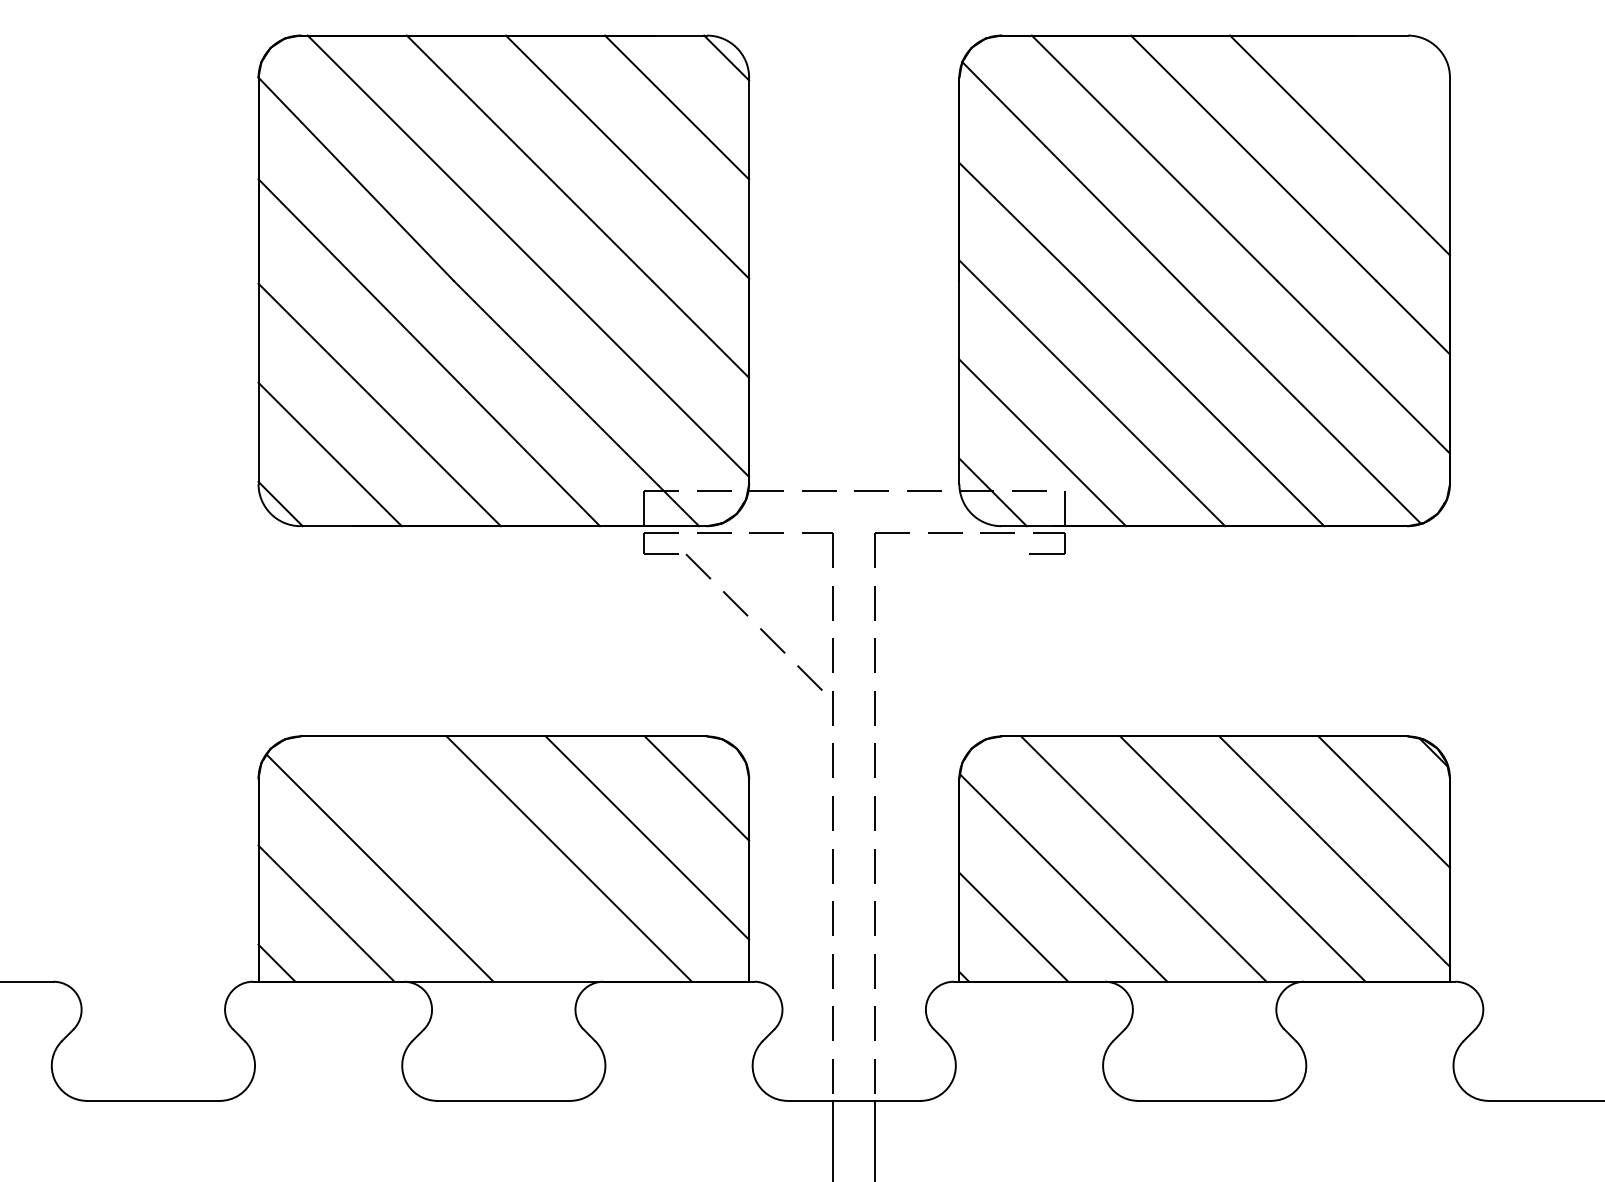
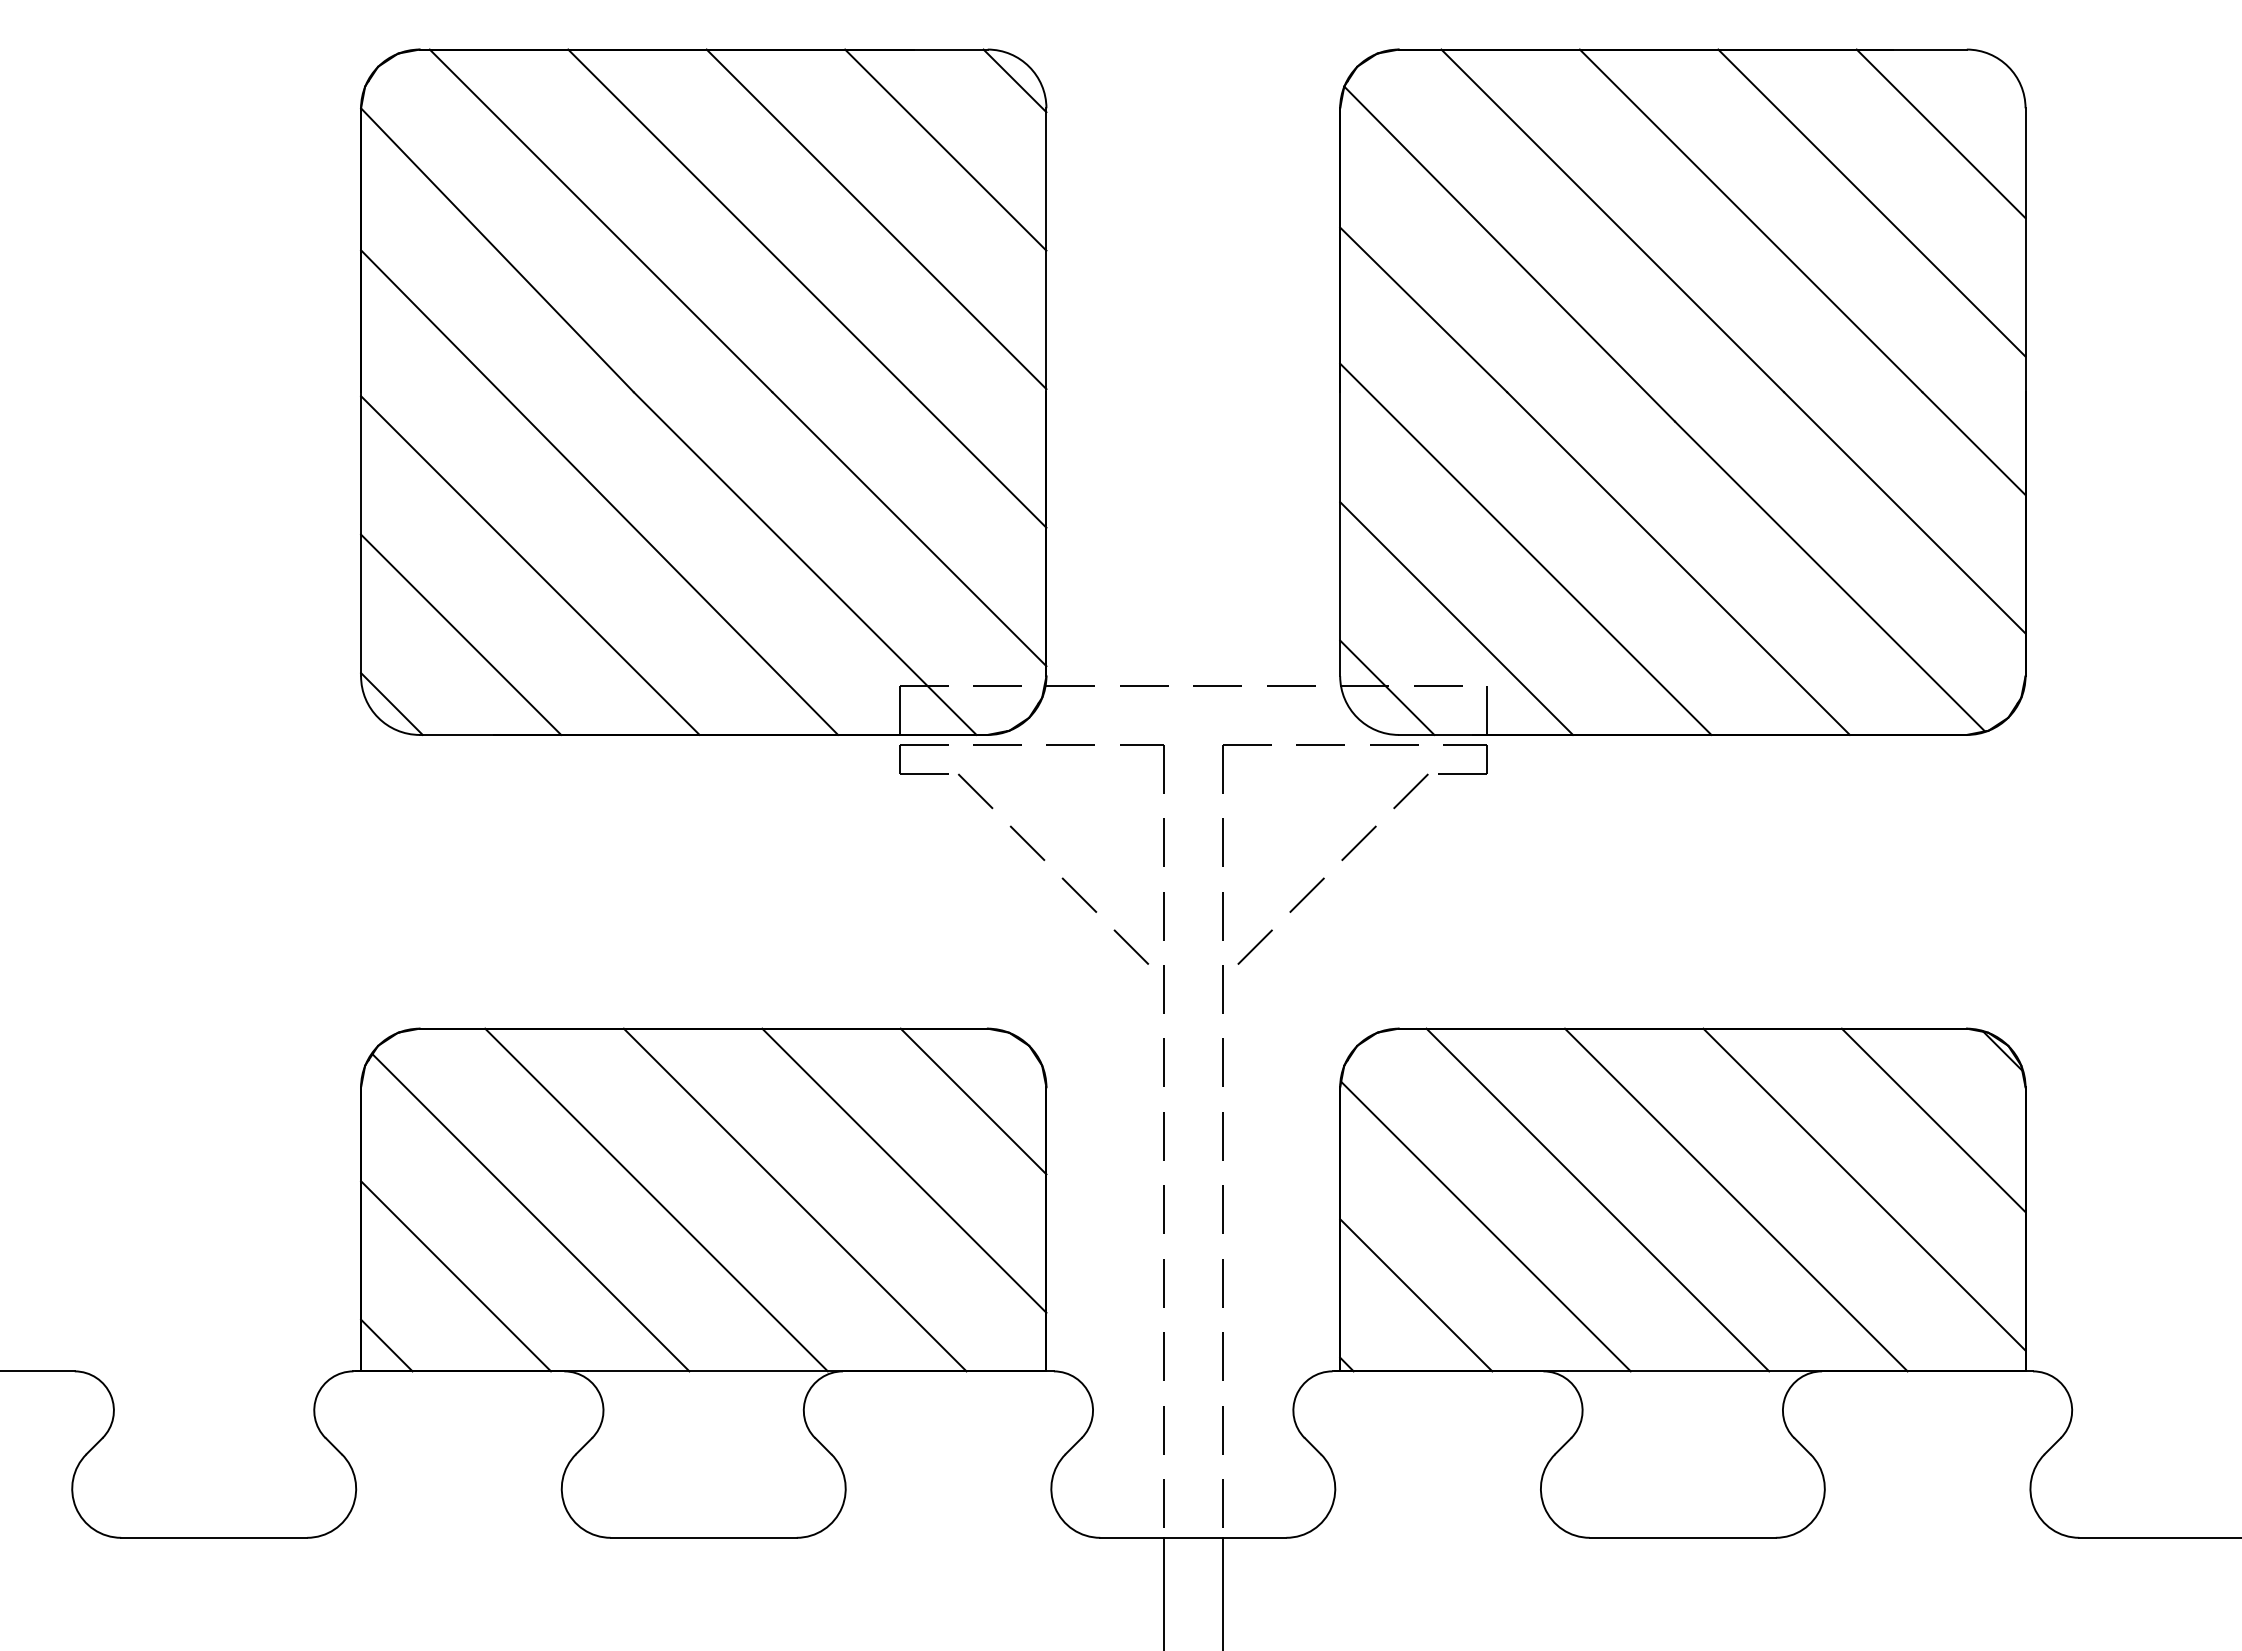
line: (1389, 95) -> (1940, 133), added
line: (960, 616) -> (1341, 860), added
line: (470, 858) -> (656, 1199), added

